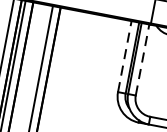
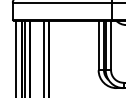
line: (124, 56) -> (98, 45), dashed -> solid
line: (143, 60) -> (111, 45), dashed -> solid

